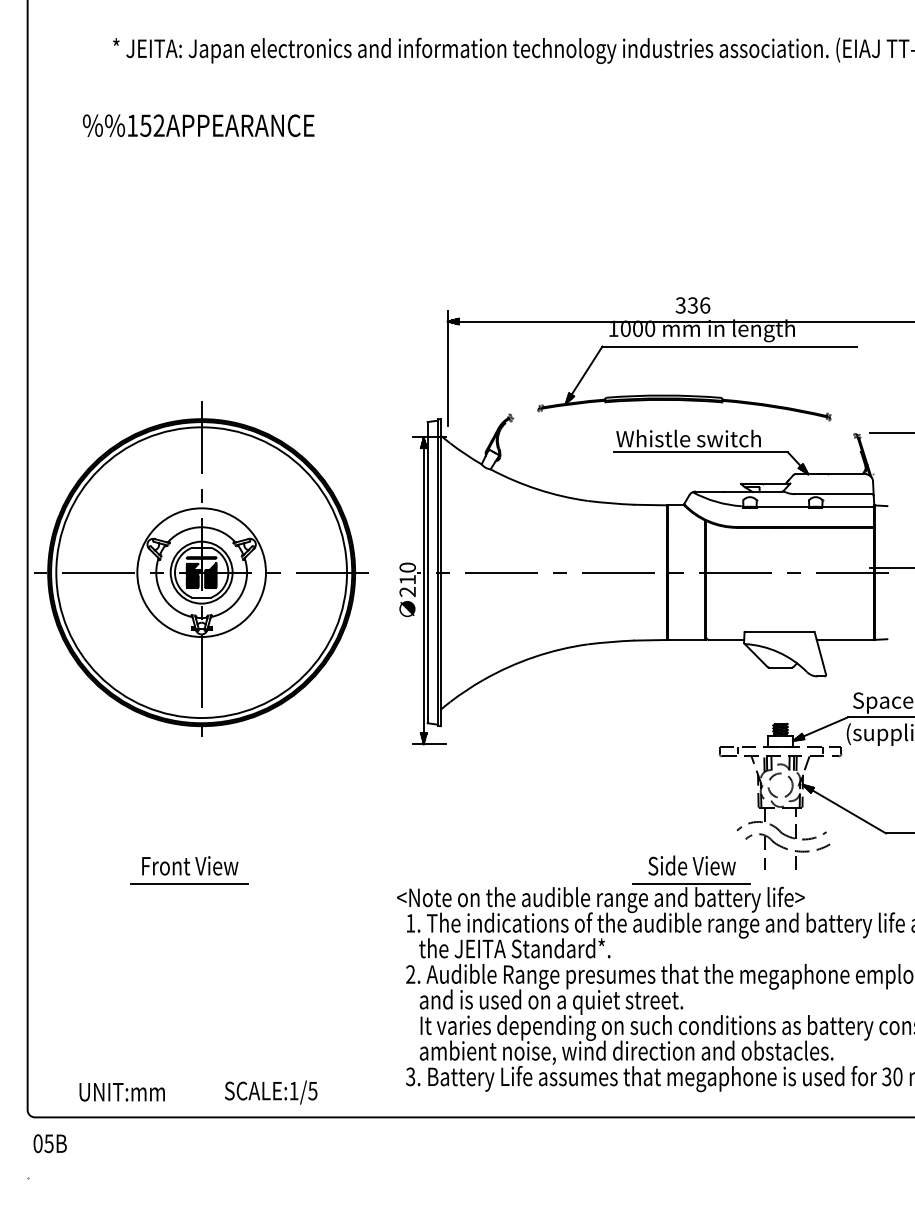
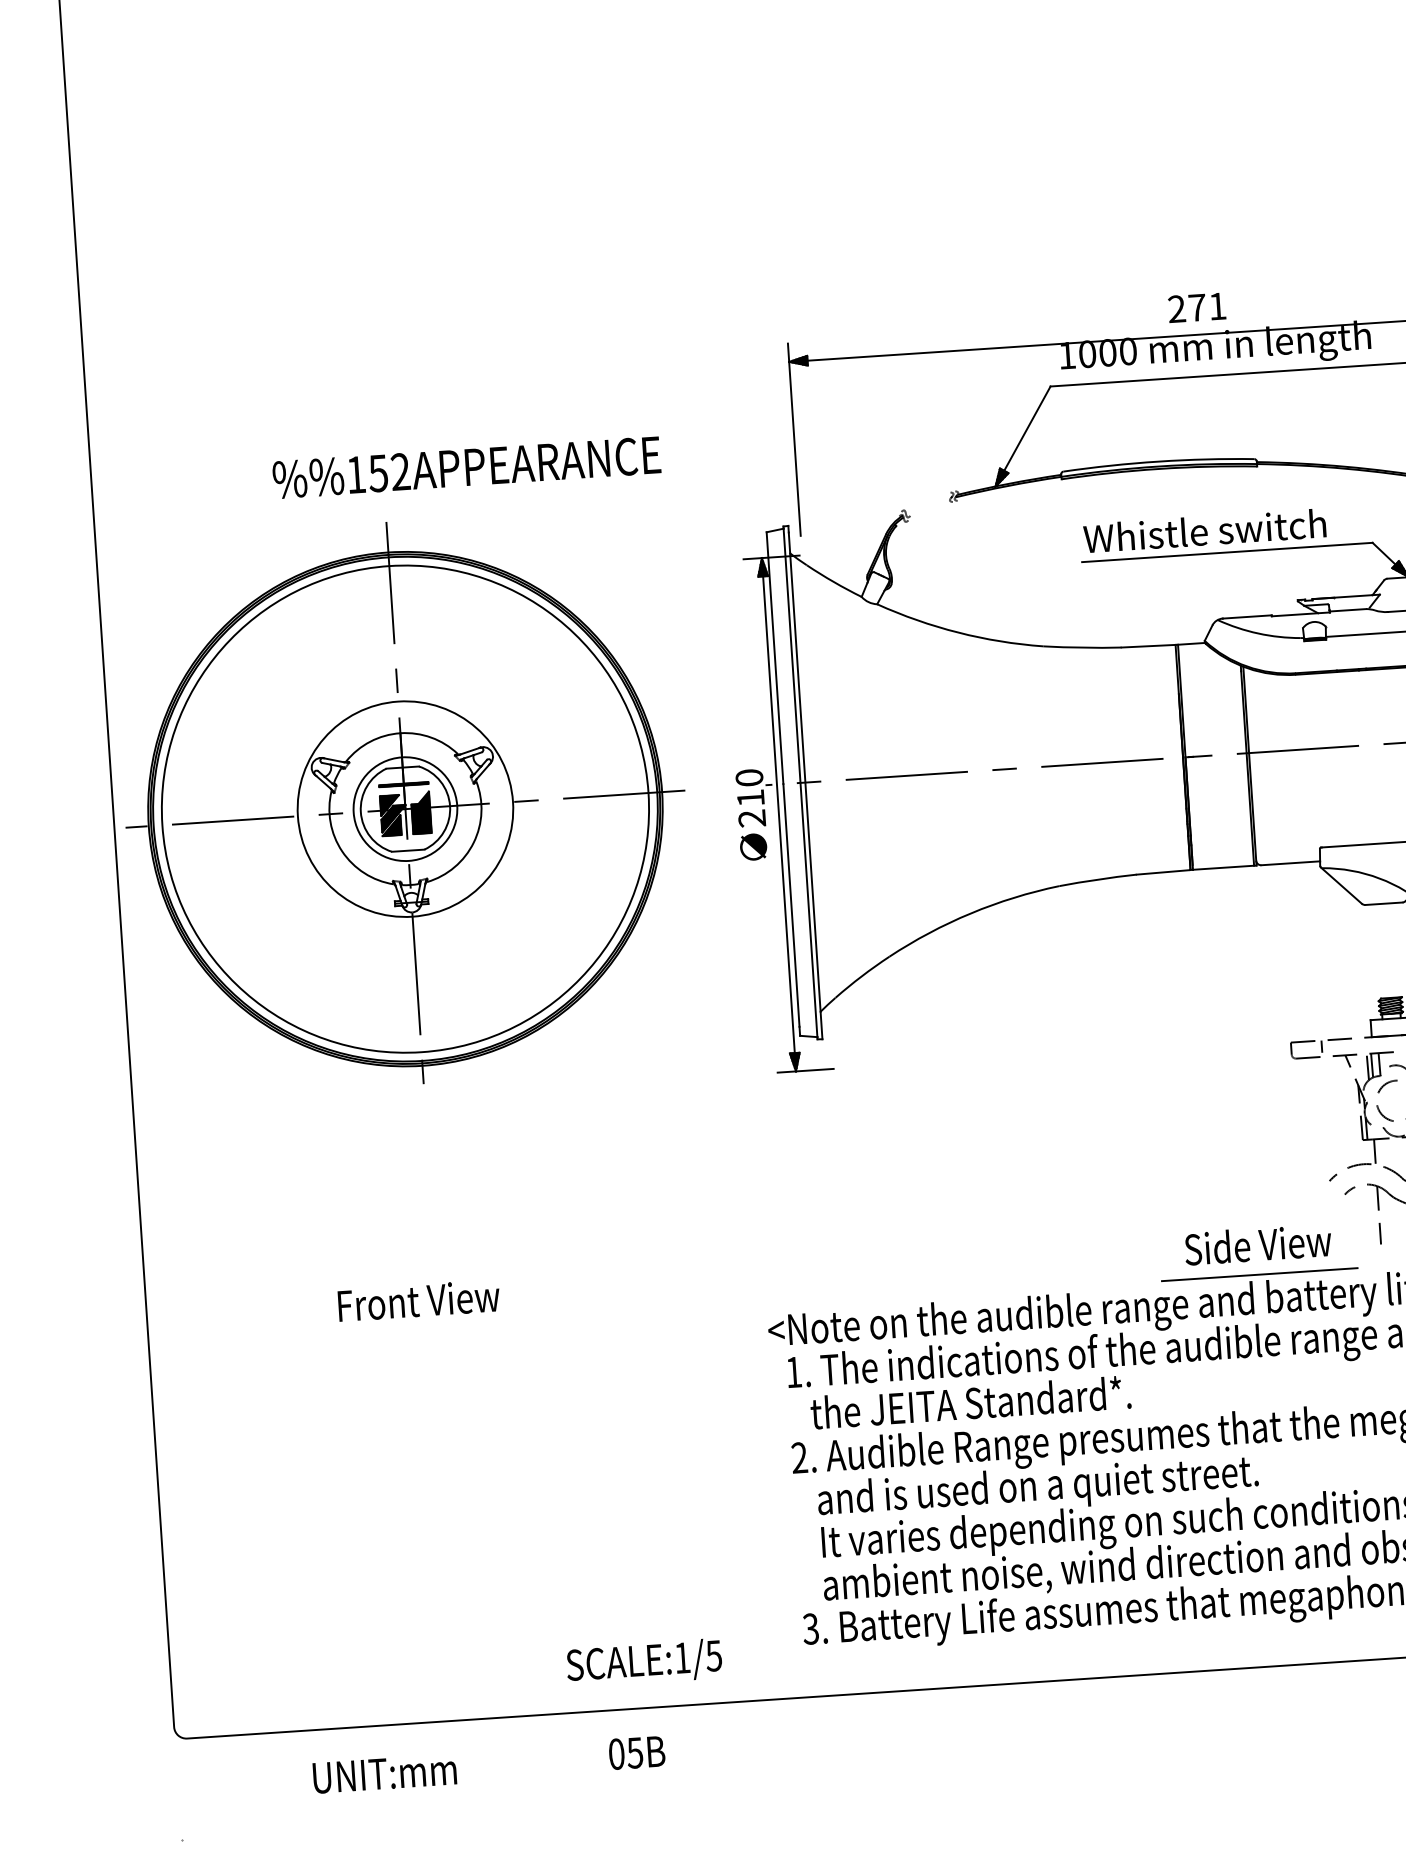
text: (198, 125) -> (466, 467), moved
text: (692, 305) -> (1196, 307), 336 -> 271
line: (189, 883) -> (419, 1330), removed
text: (121, 1092) -> (383, 1774), moved
text: (271, 1092) -> (644, 1662), moved
text: (49, 1143) -> (635, 1752), moved

